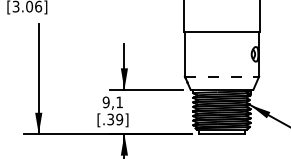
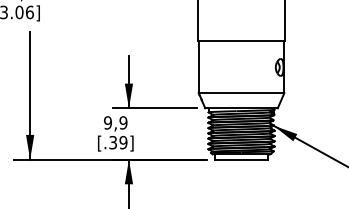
line: (221, 76) -> (241, 93), dashed -> solid
text: (119, 102) -> (123, 122), 9,1 -> 9,9

